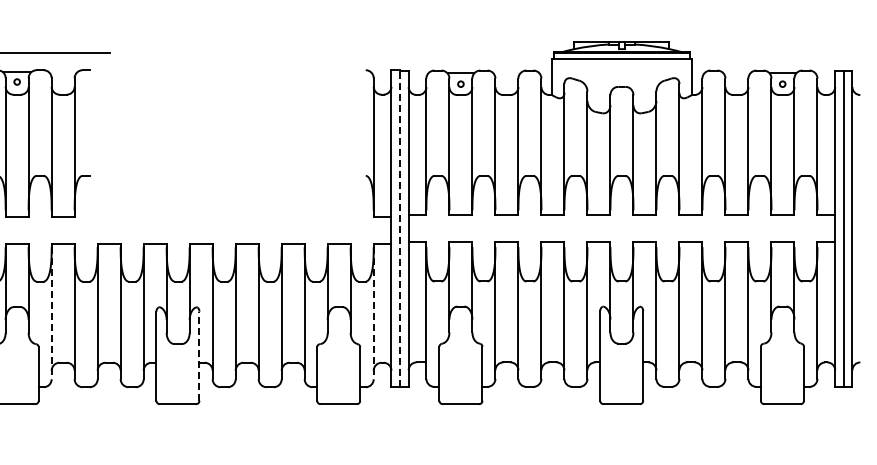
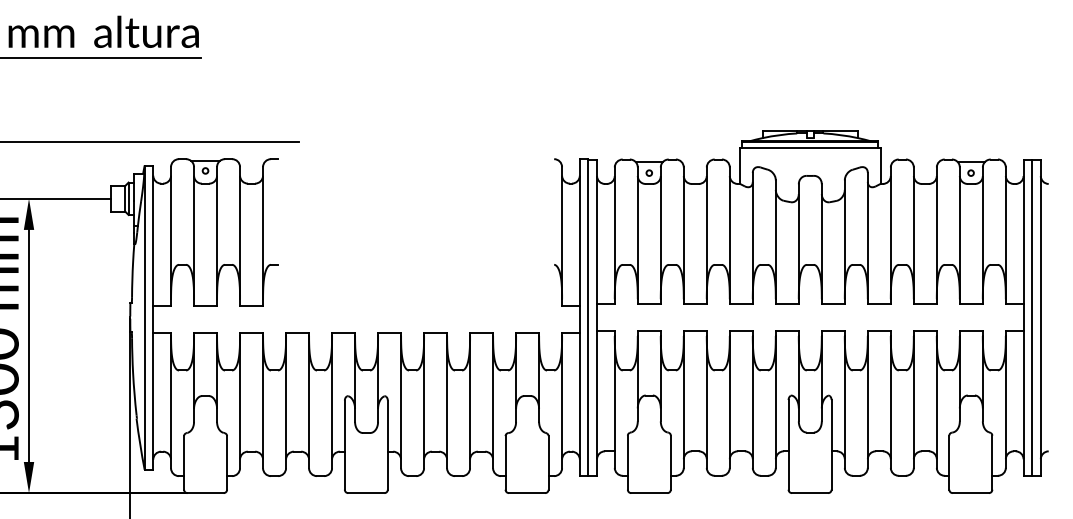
line: (400, 228) -> (588, 317), dashed -> solid
line: (52, 313) -> (240, 402), dashed -> solid
line: (374, 313) -> (562, 402), dashed -> solid
line: (199, 356) -> (387, 445), dashed -> solid

